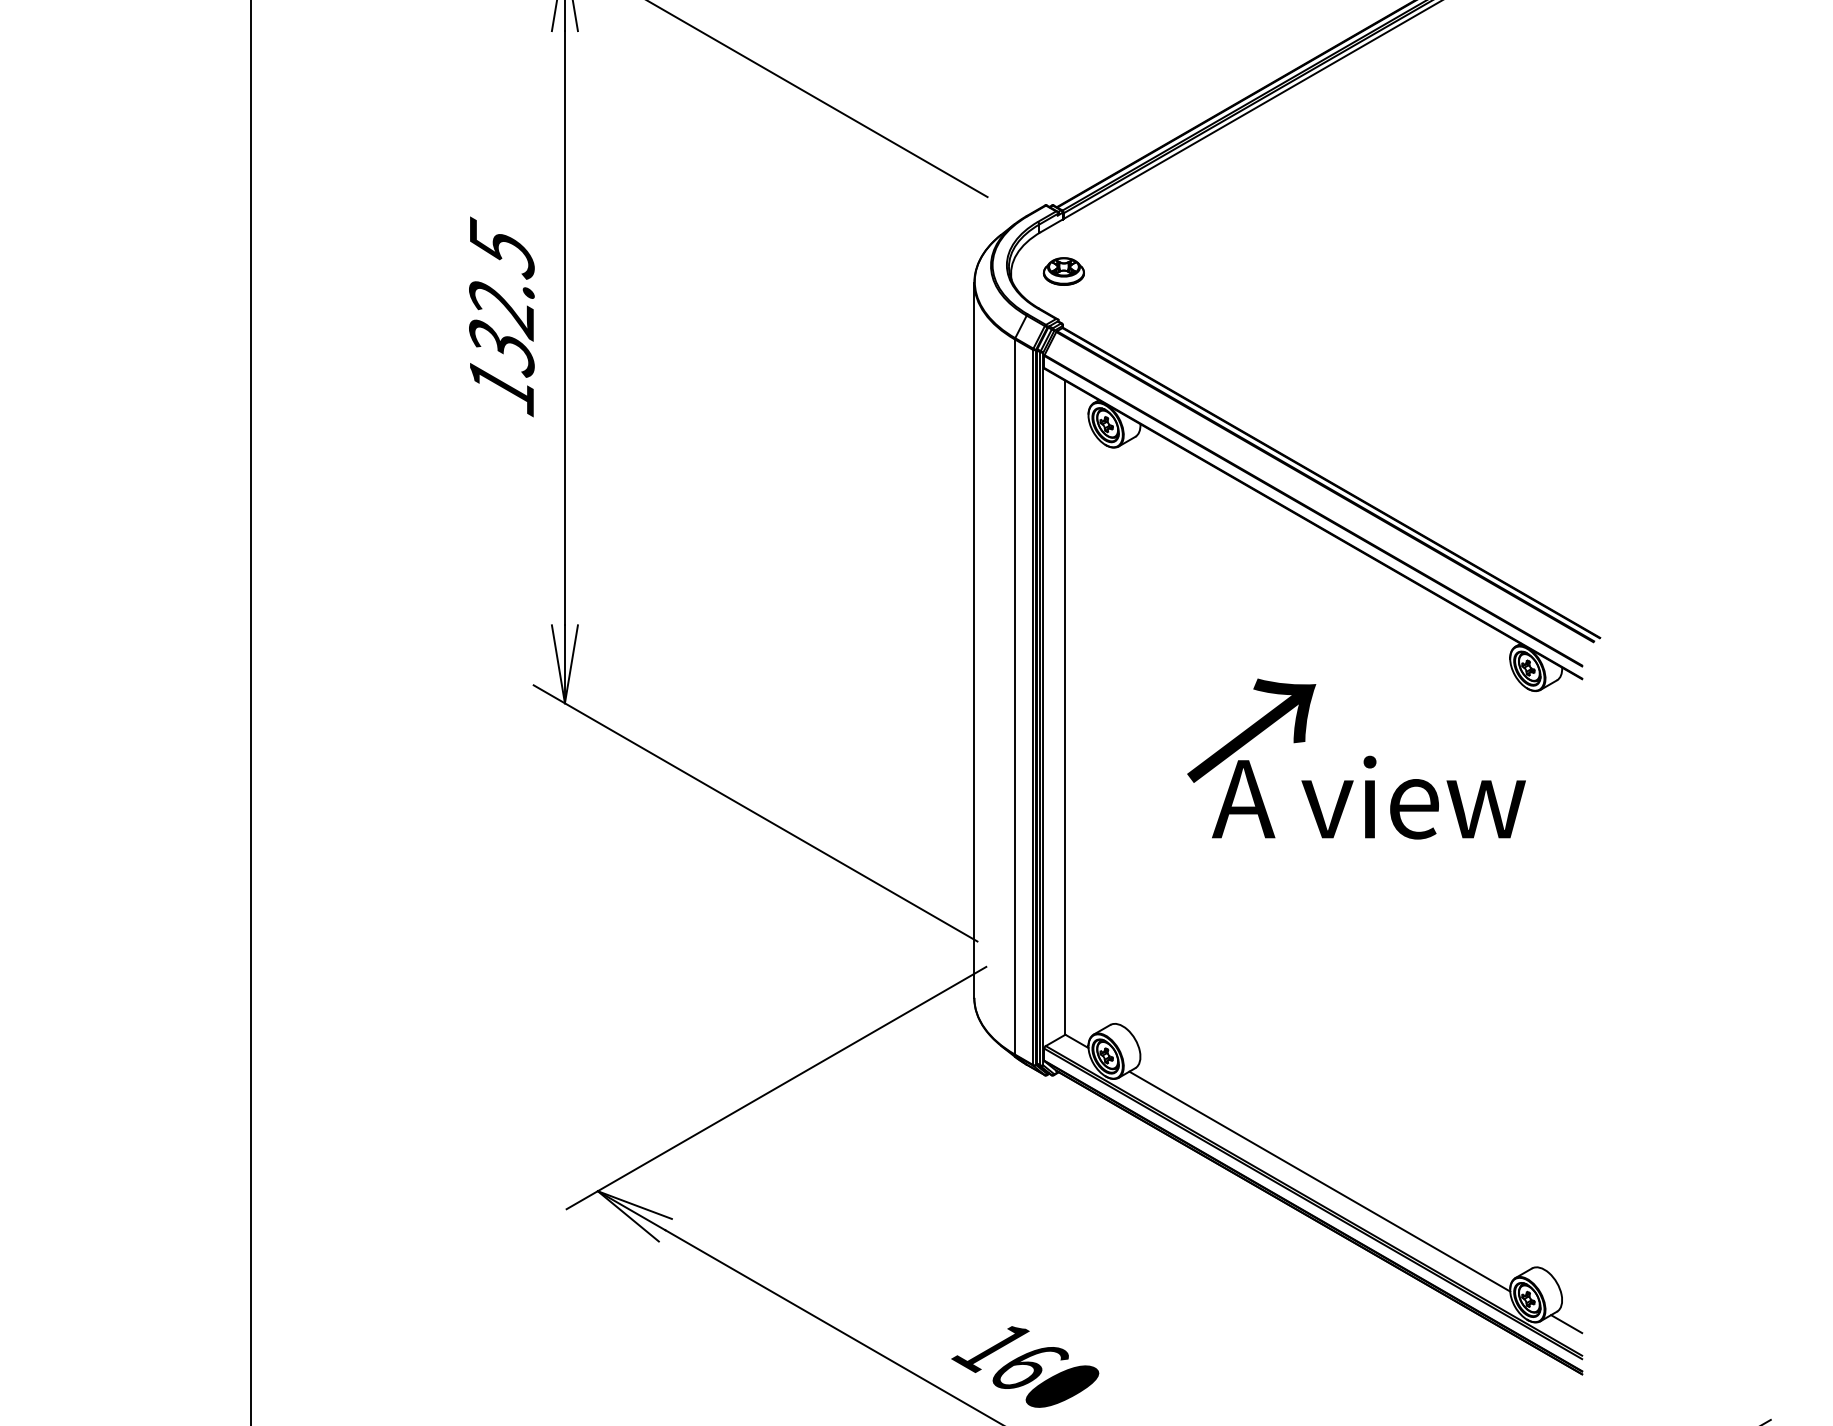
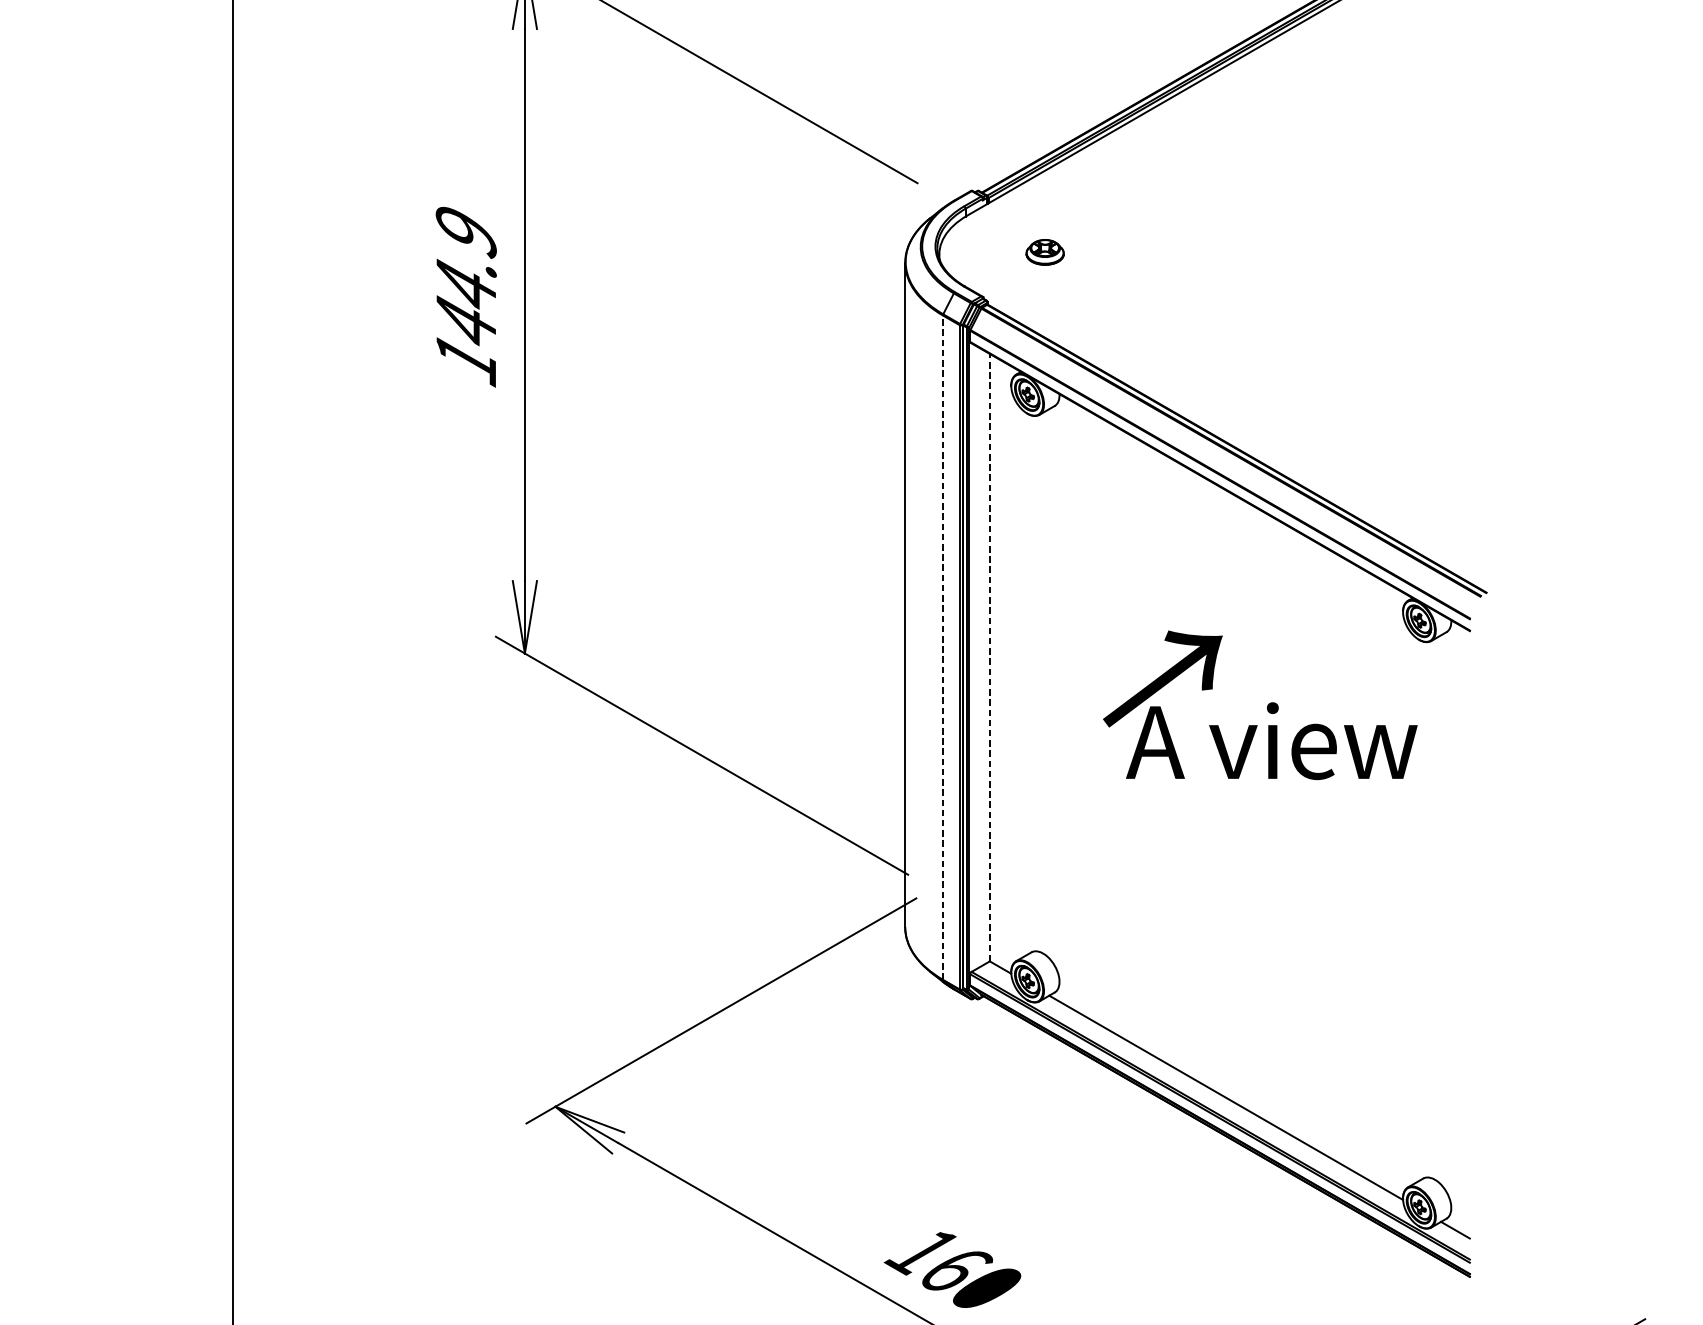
part: (1063, 271) -> (1044, 252), moved
text: (501, 296) -> (465, 275), 132.5 -> 144.9
line: (1014, 696) -> (942, 647), solid -> dashed
line: (1065, 707) -> (989, 657), solid -> dashed

